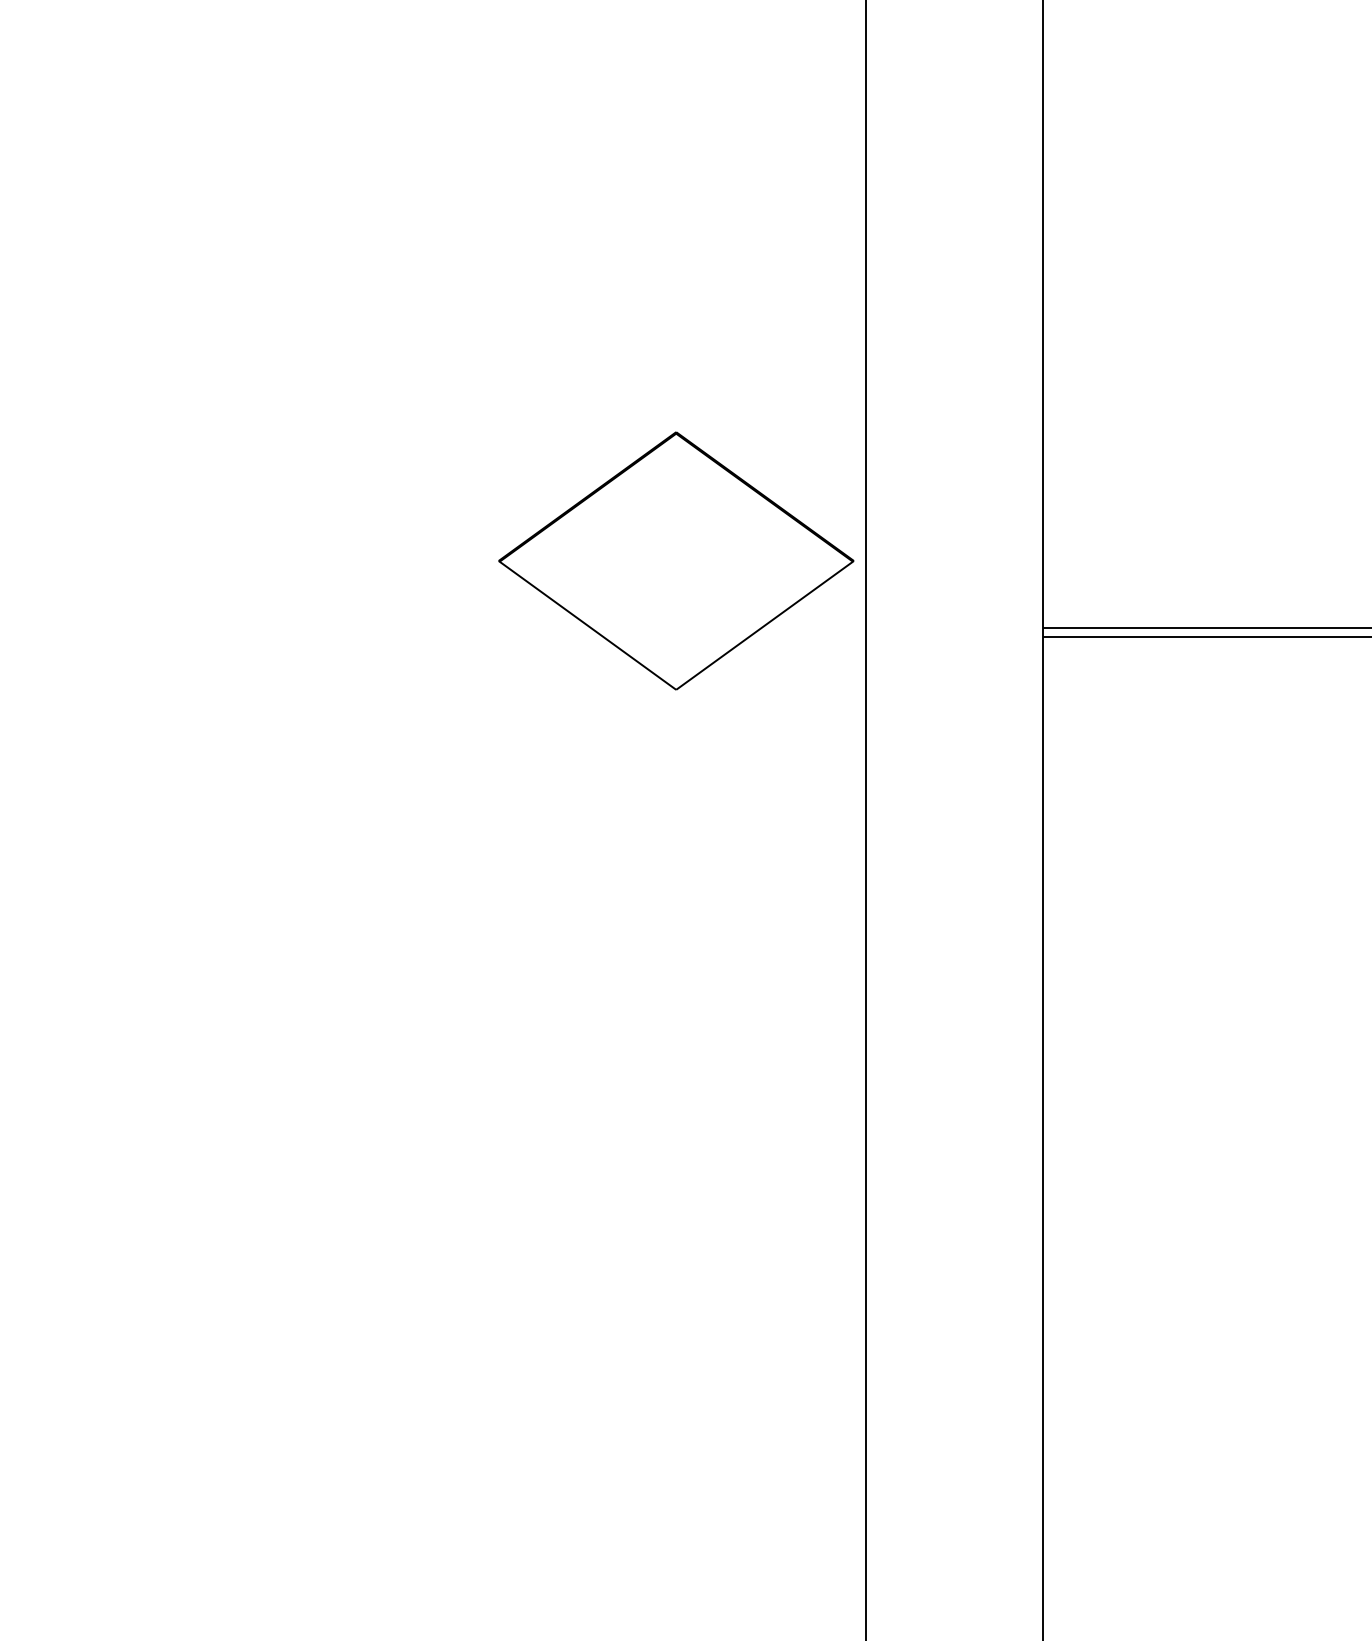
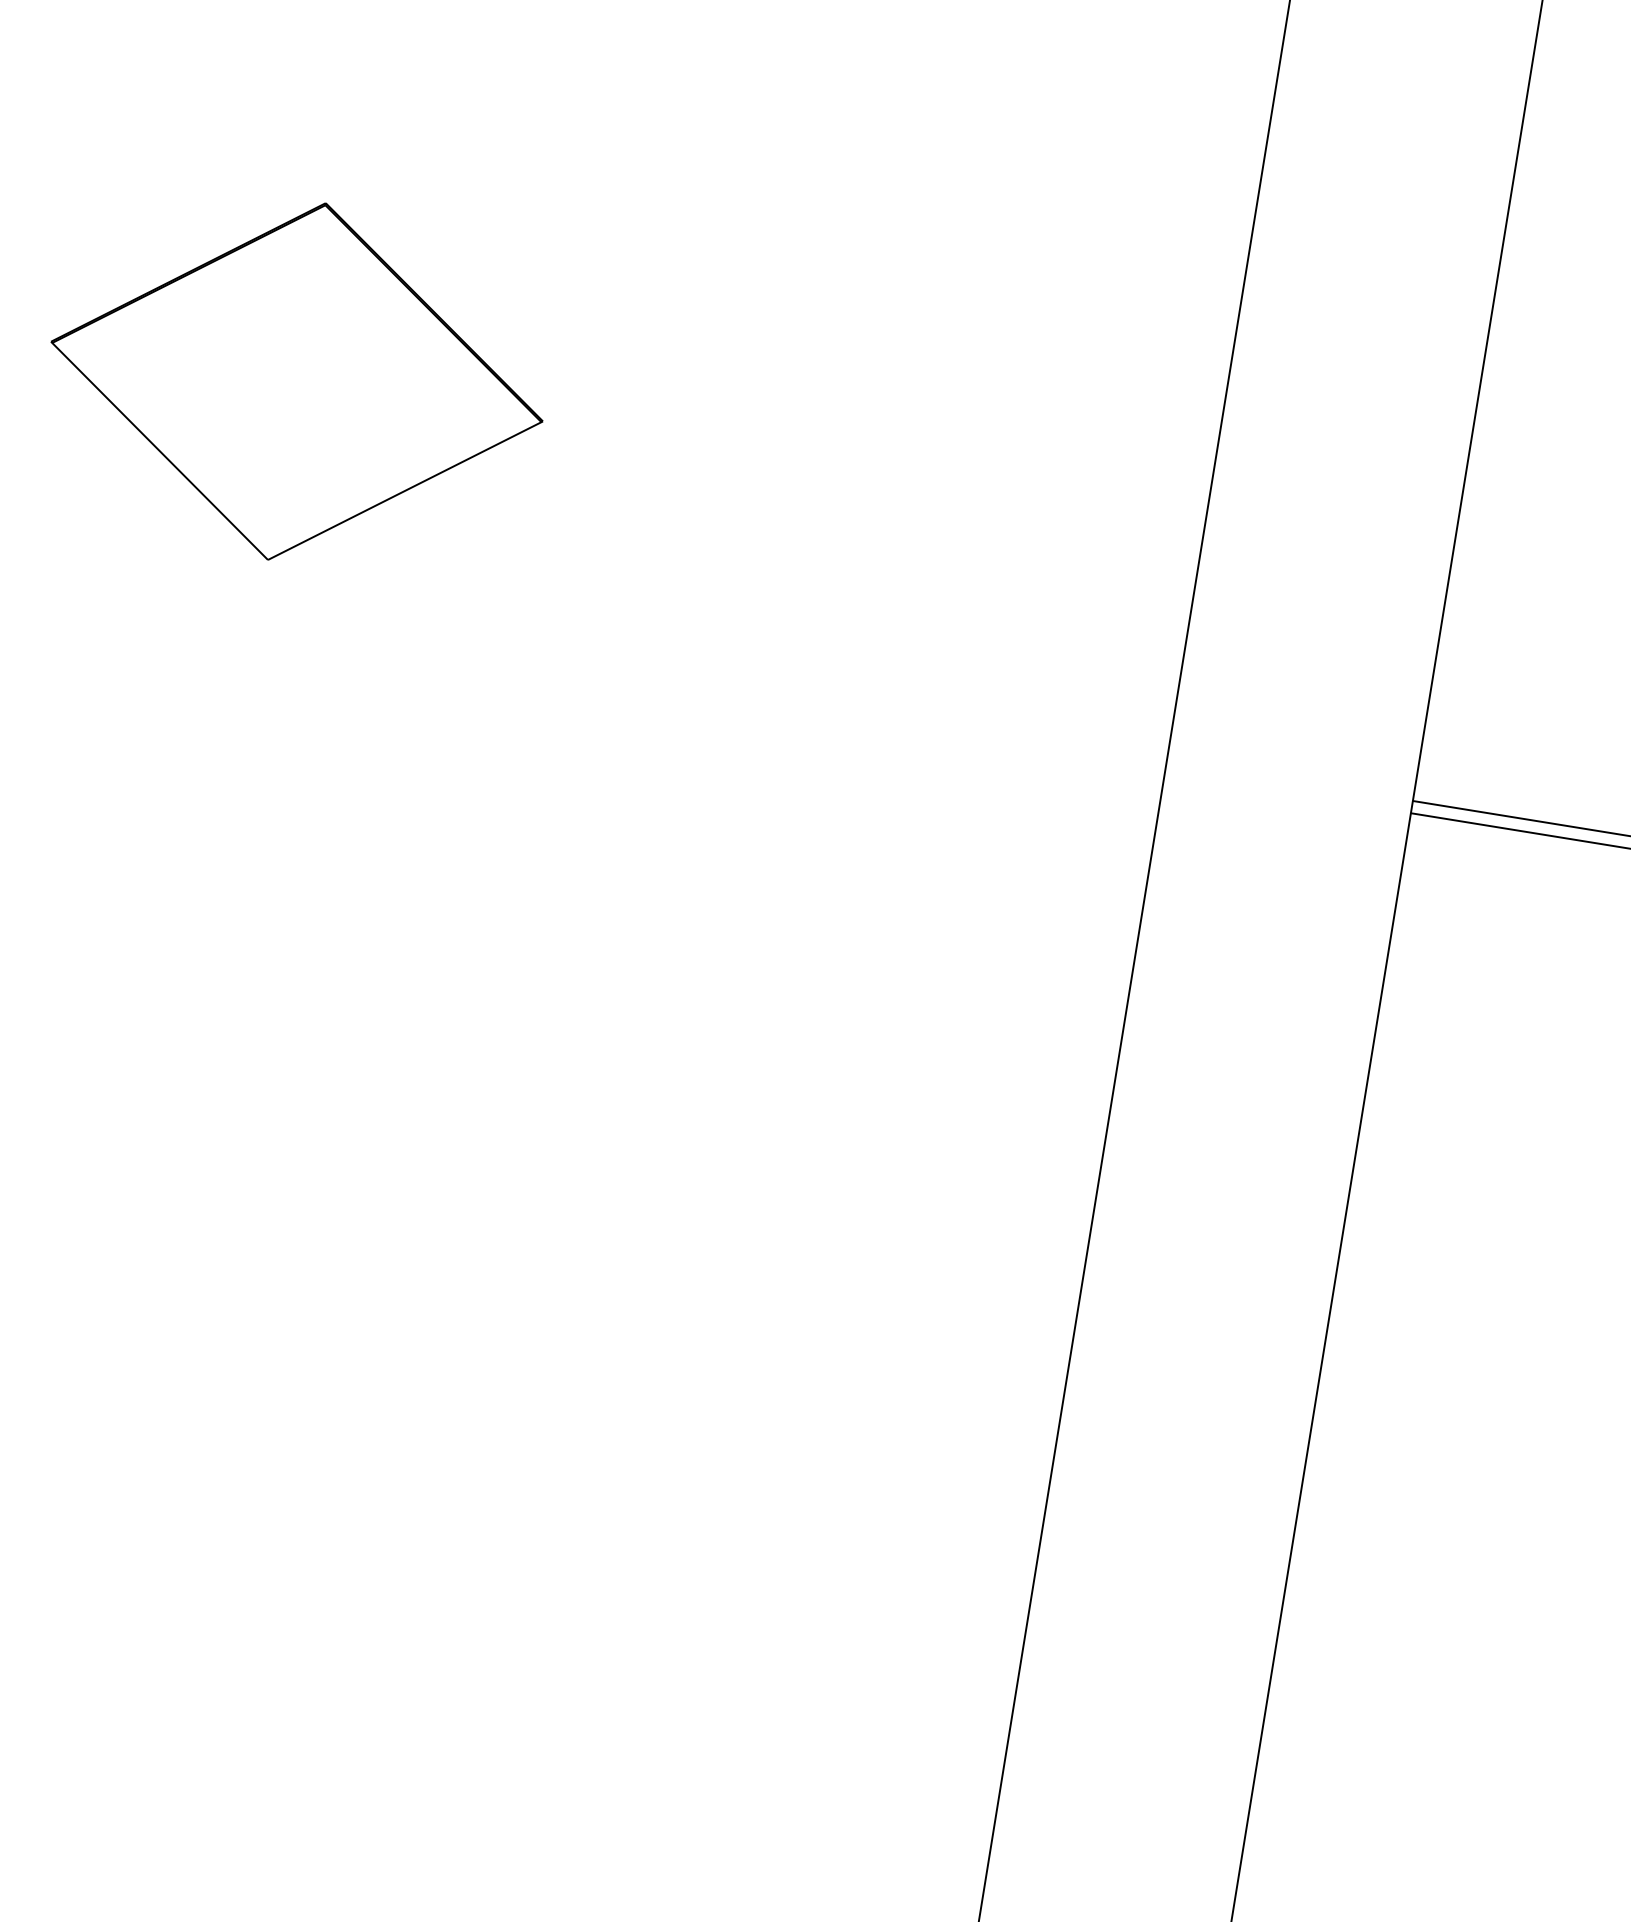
part: (676, 560) -> (297, 380), moved

